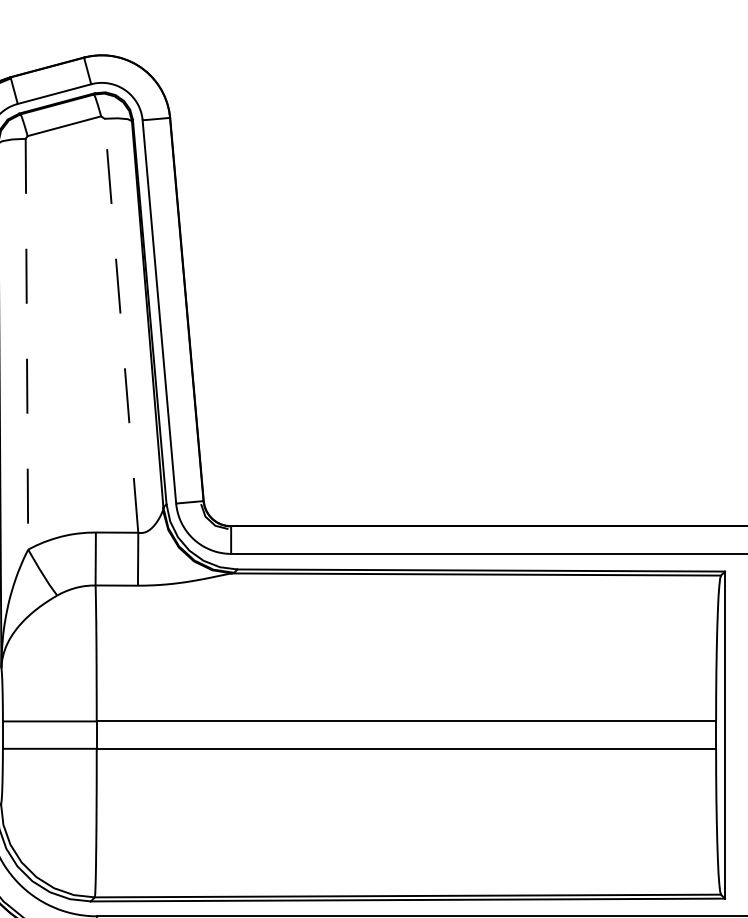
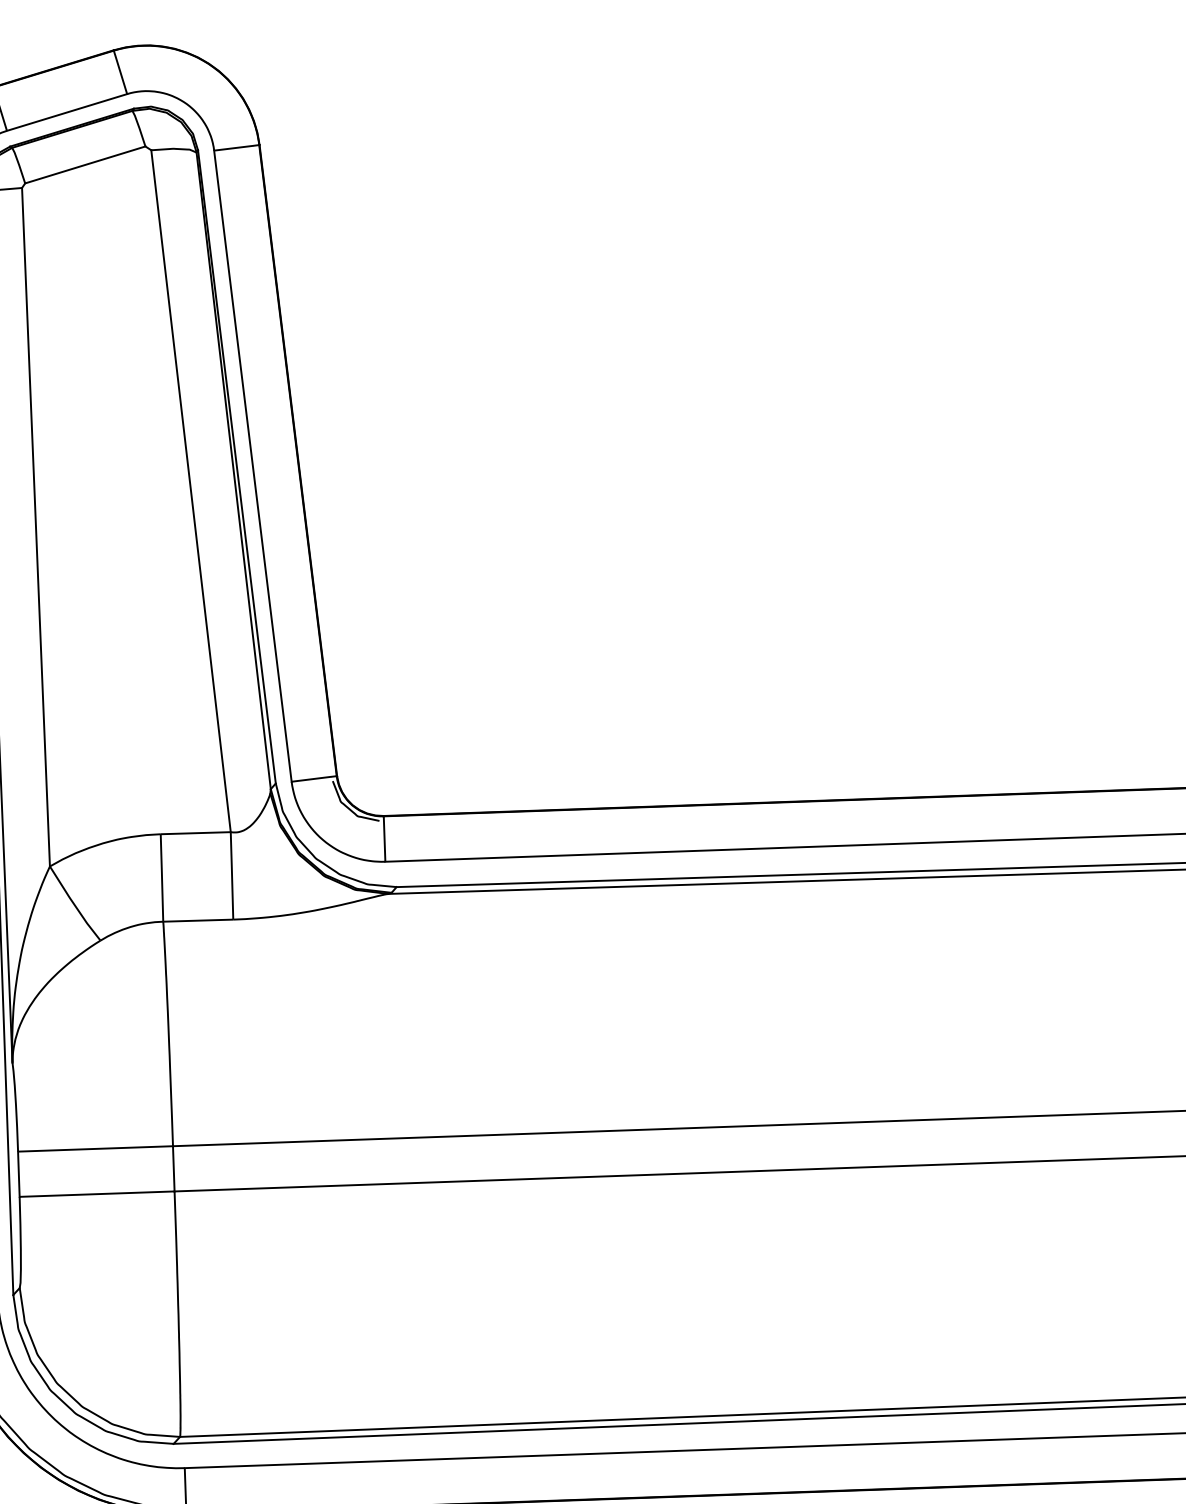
line: (121, 325) -> (191, 490), dashed -> solid
line: (26, 344) -> (35, 527), dashed -> solid

